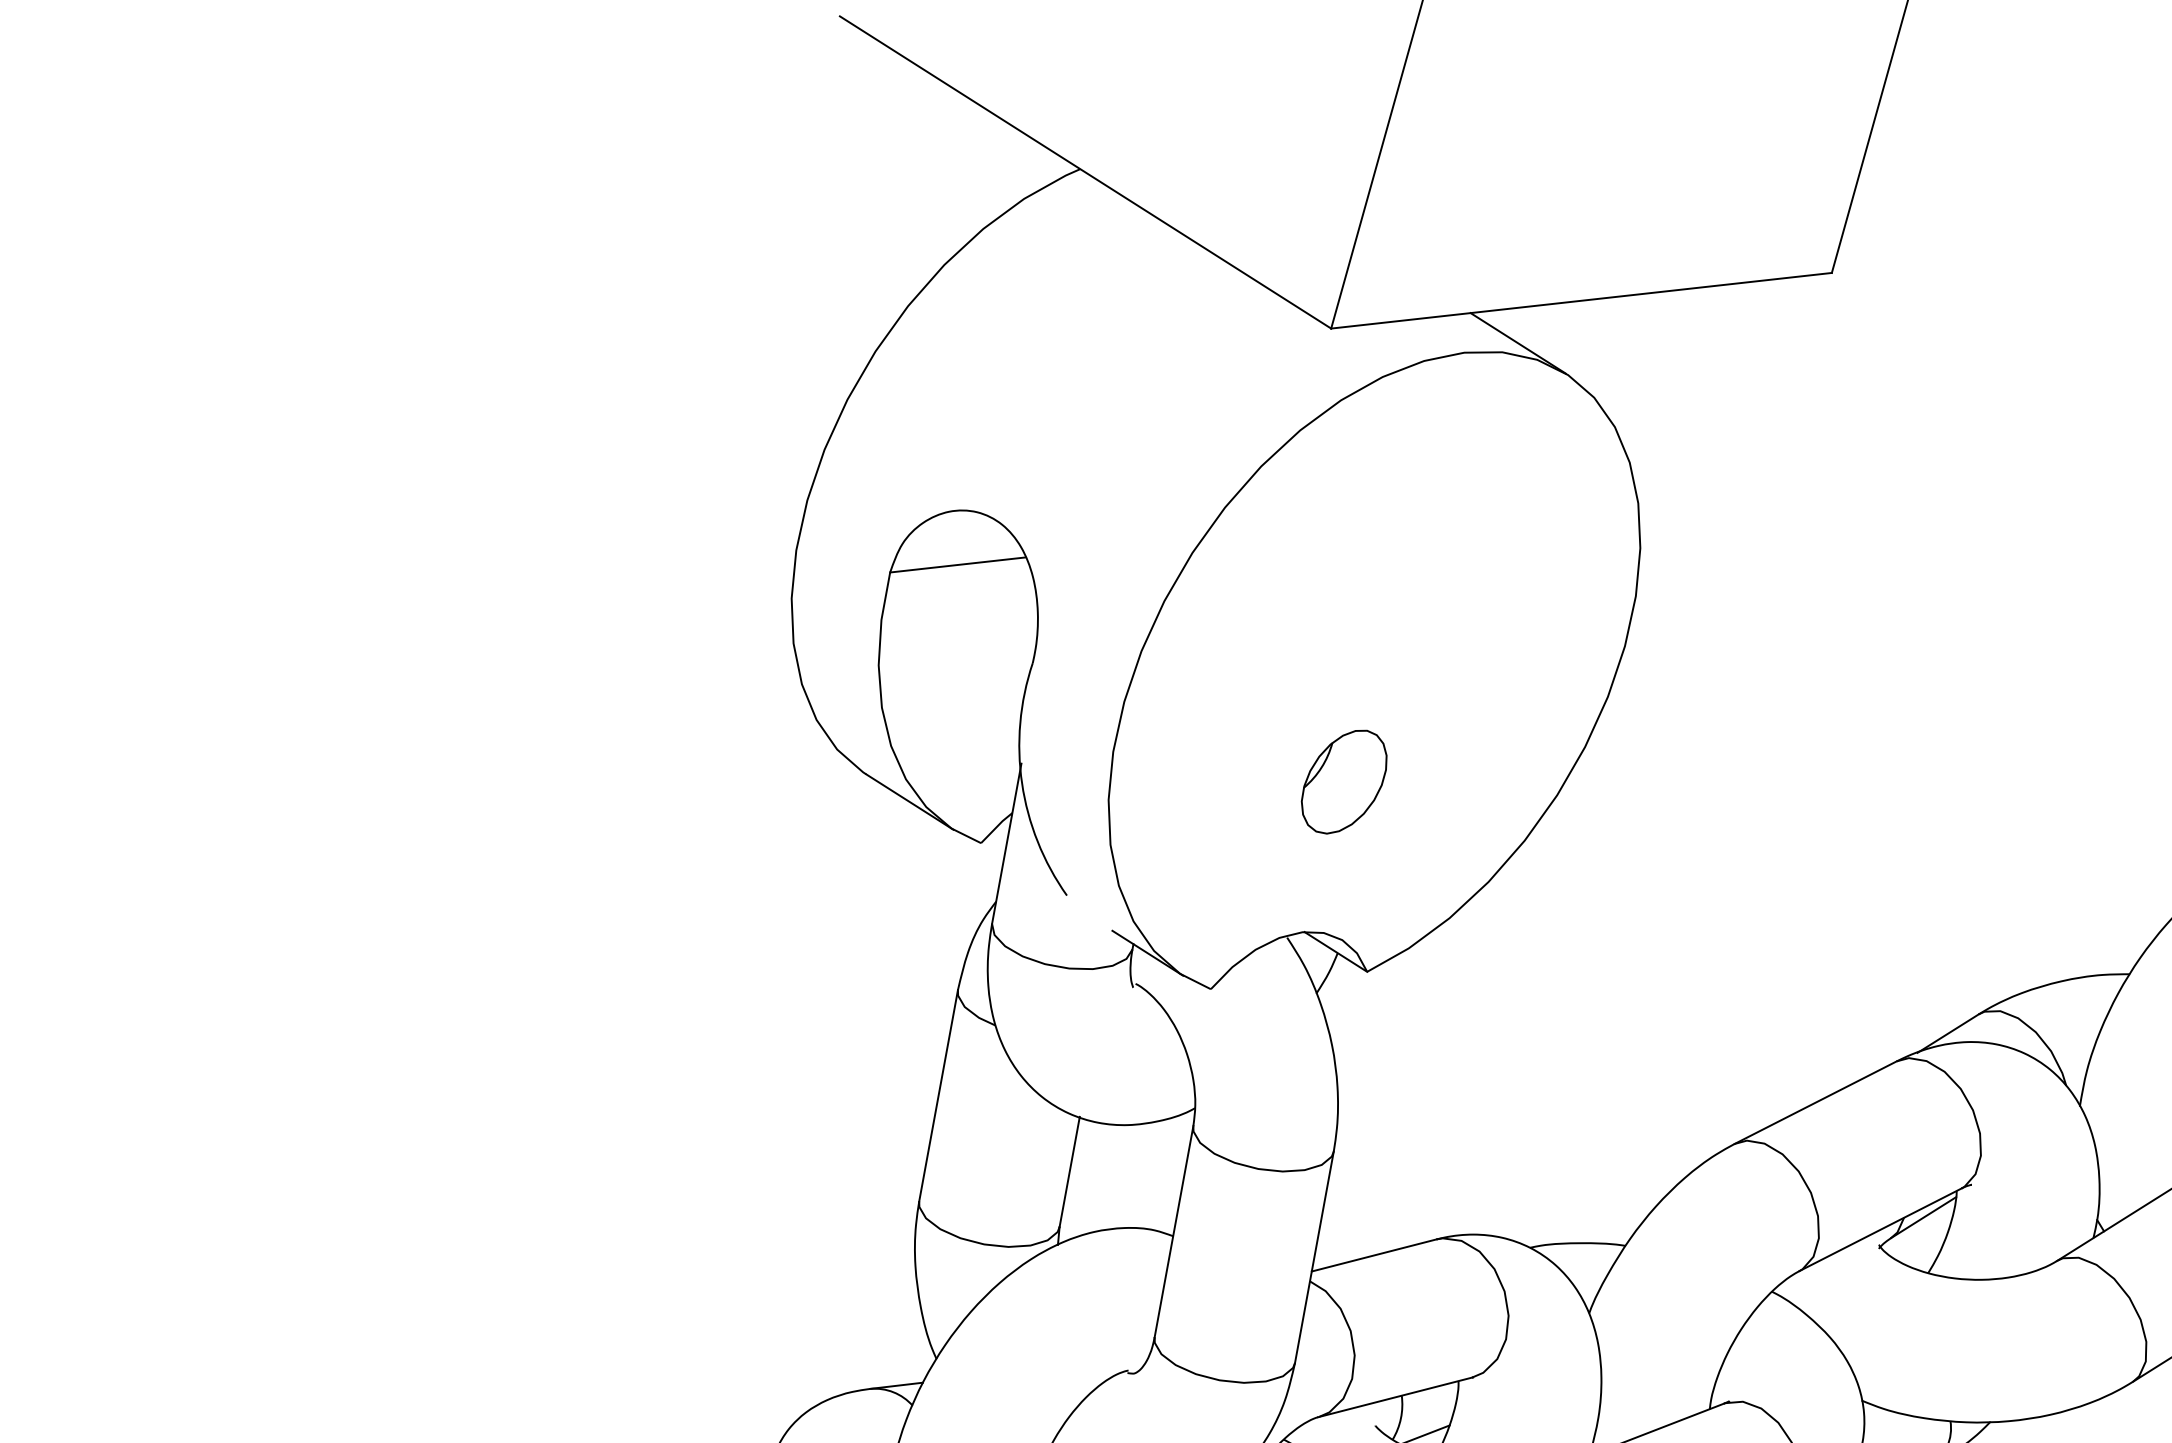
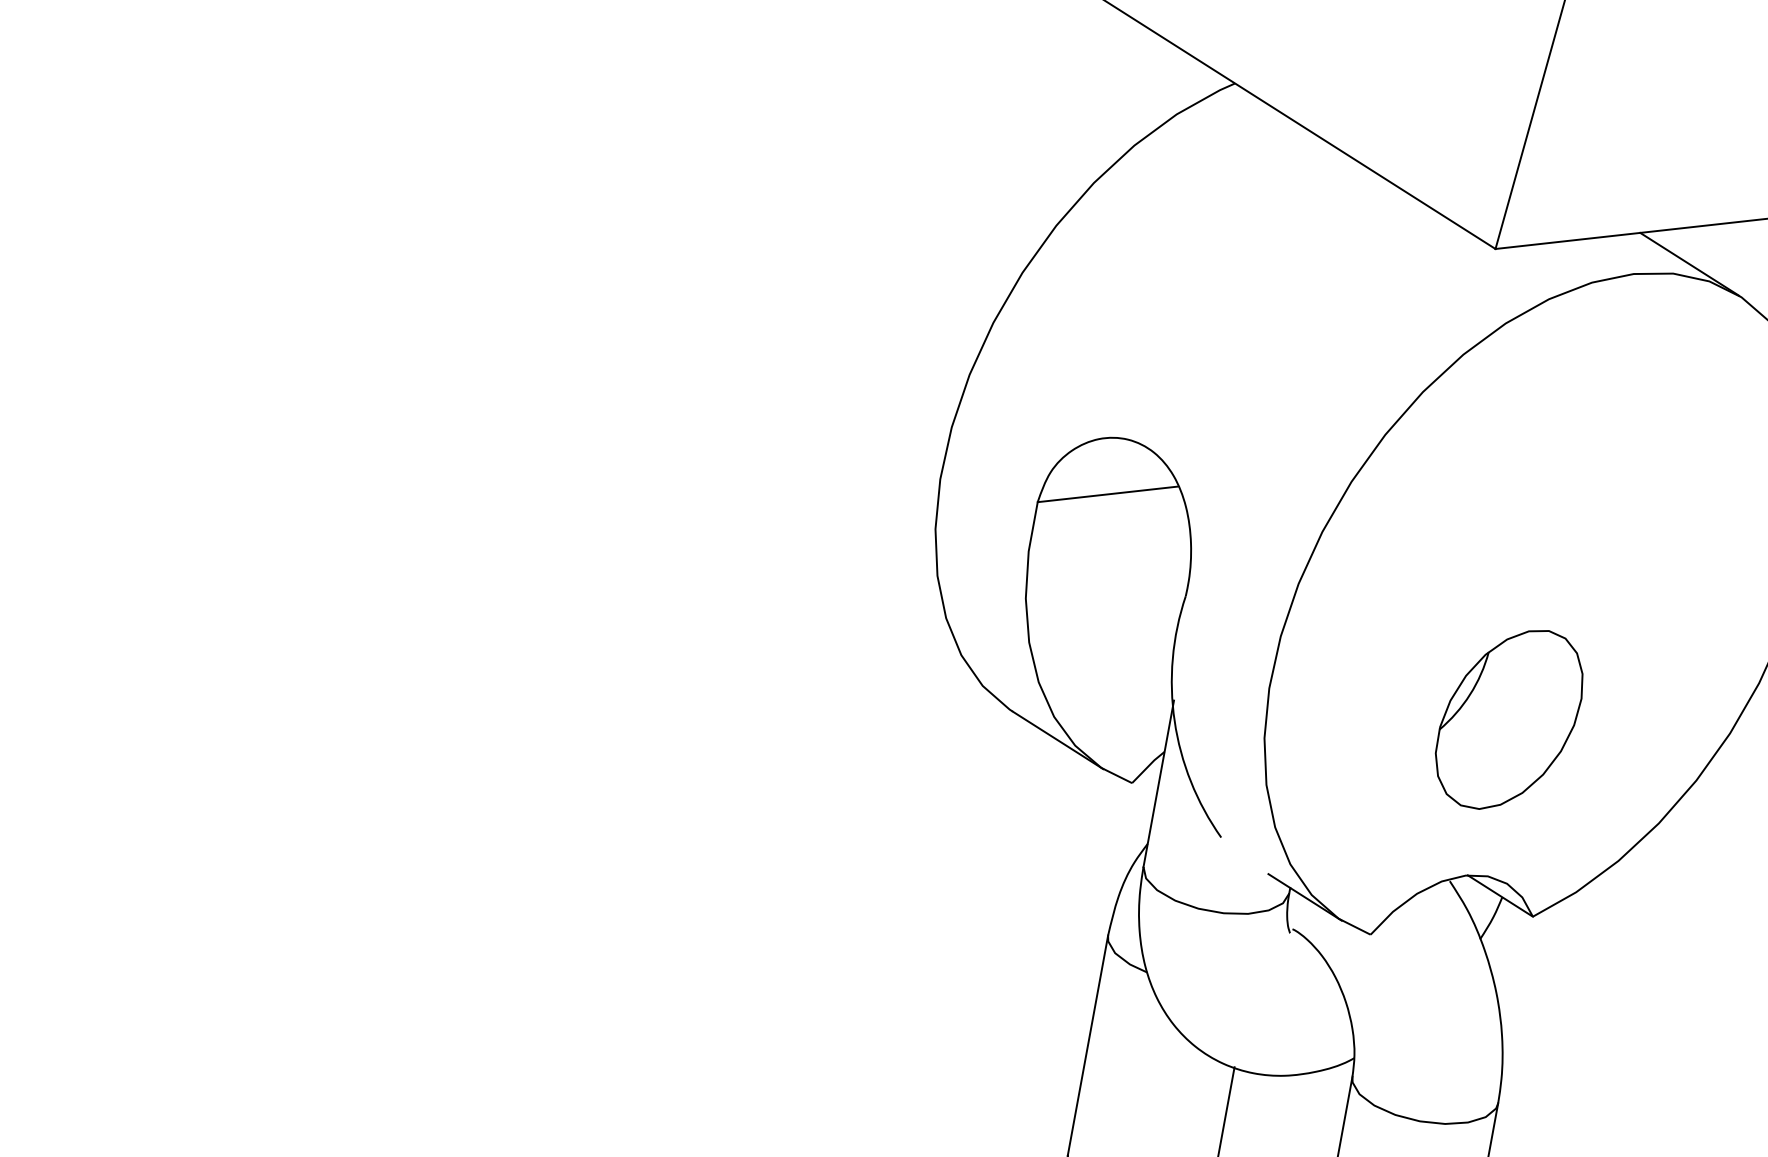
part: (1343, 781) -> (1508, 719), size x1.67

